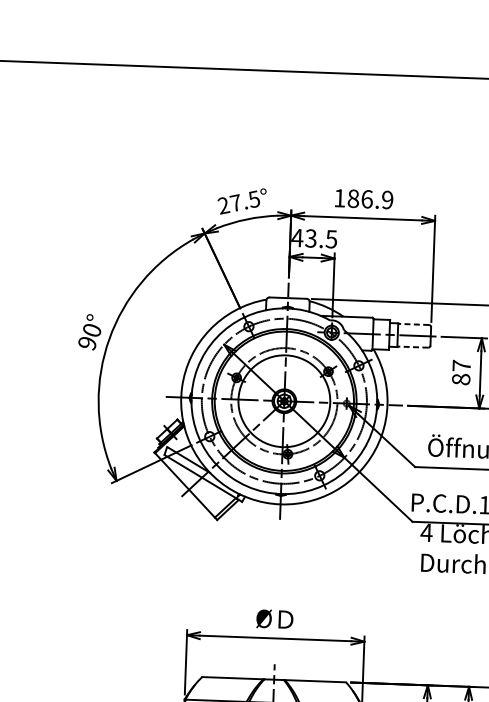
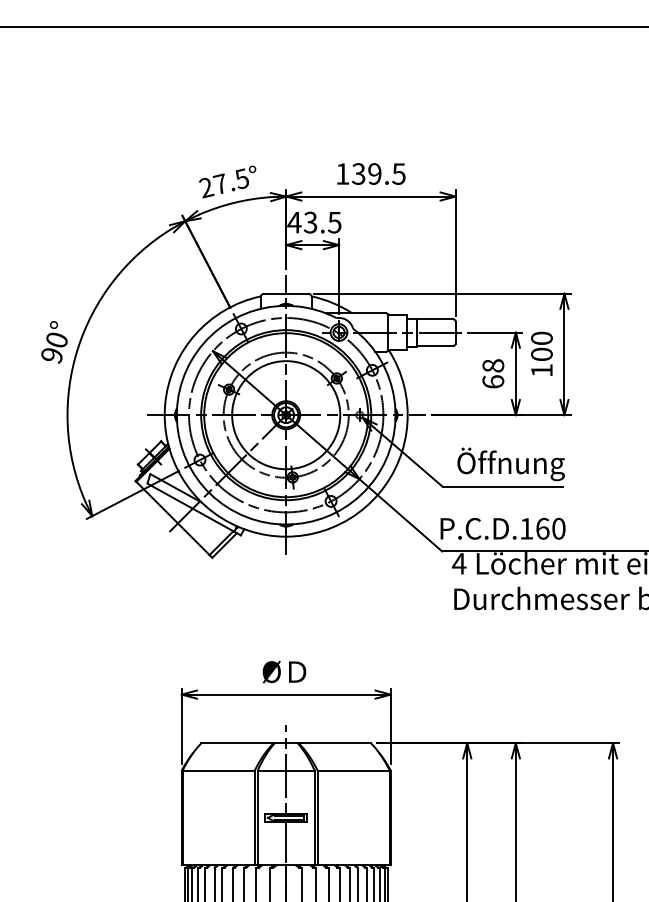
text: (370, 198) -> (378, 173), 186.9 -> 139.5
line: (413, 324) -> (434, 319), dashed -> solid
line: (412, 346) -> (434, 345), dashed -> solid
text: (461, 372) -> (493, 373), 87 -> 68

